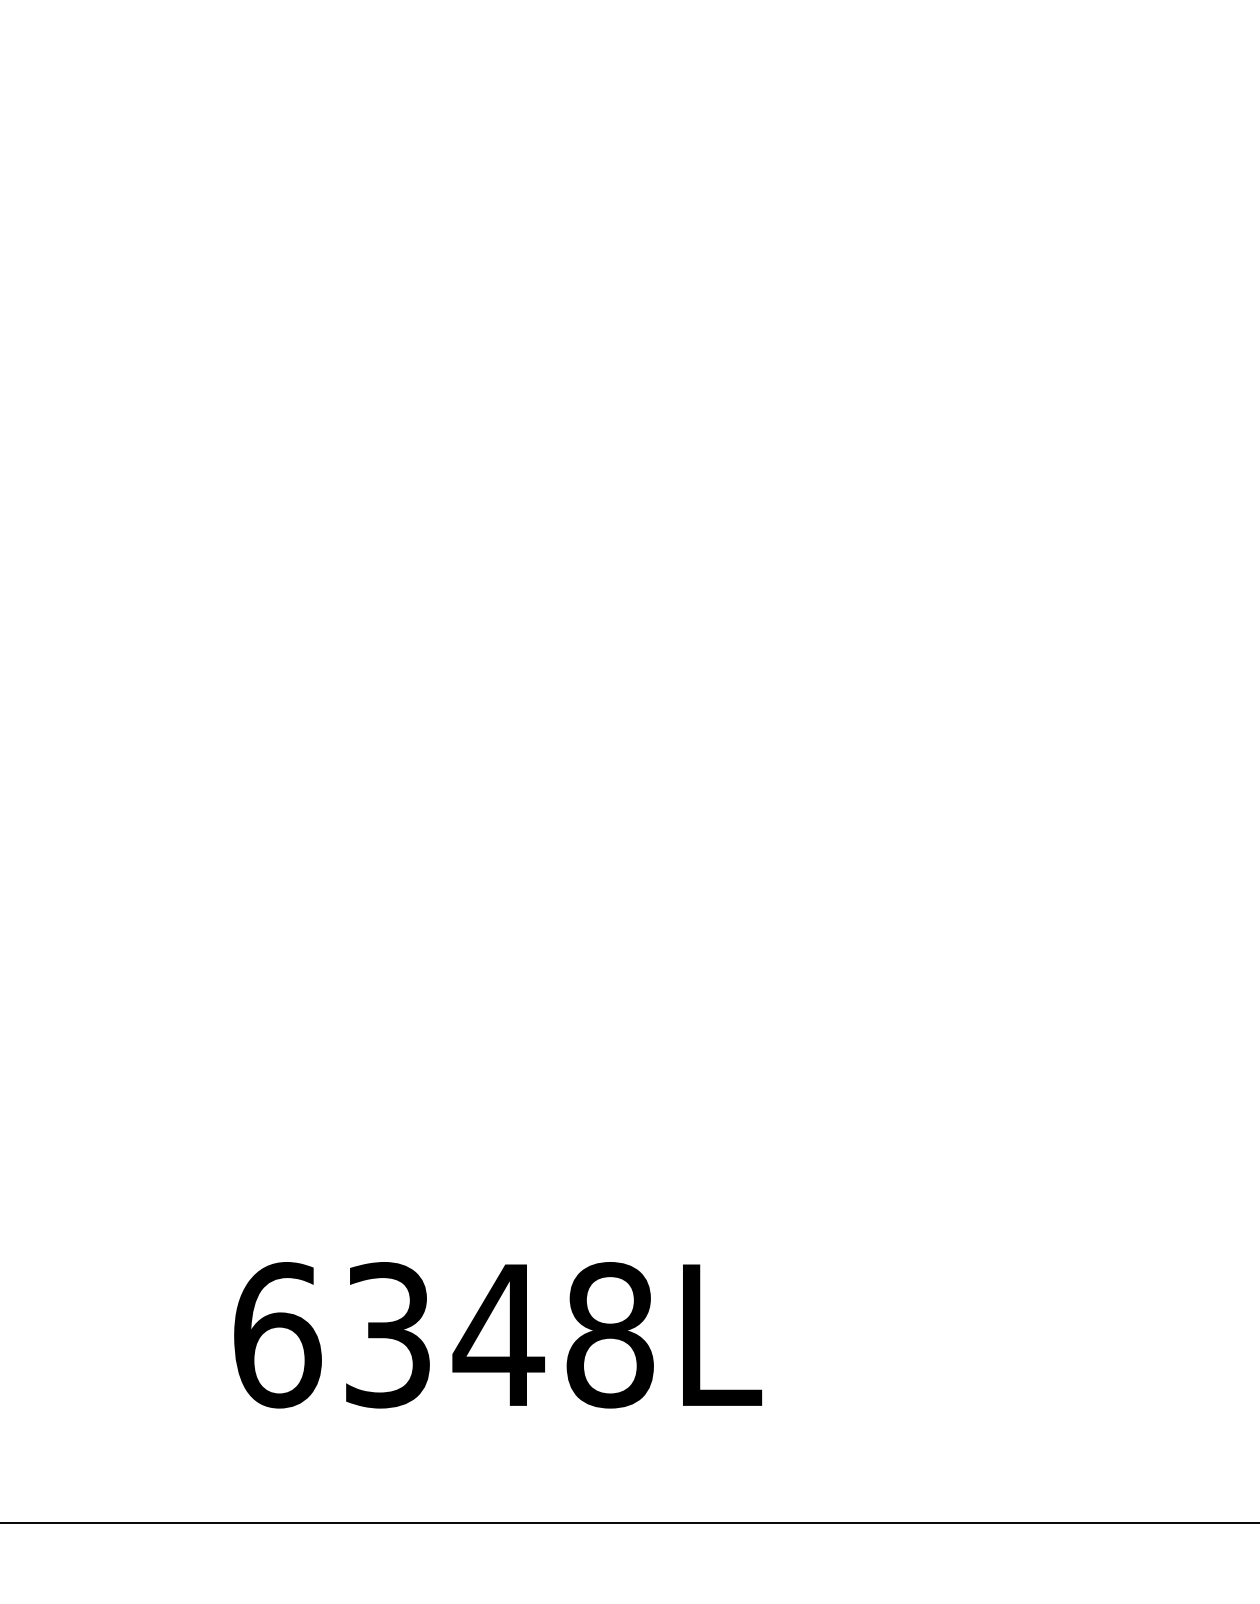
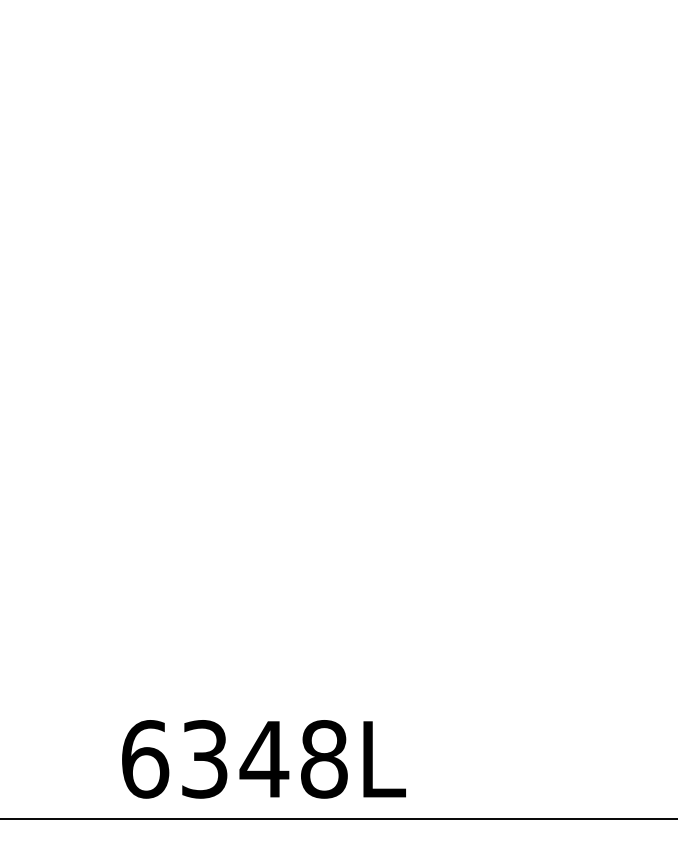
text: (497, 1335) -> (263, 759), moved

